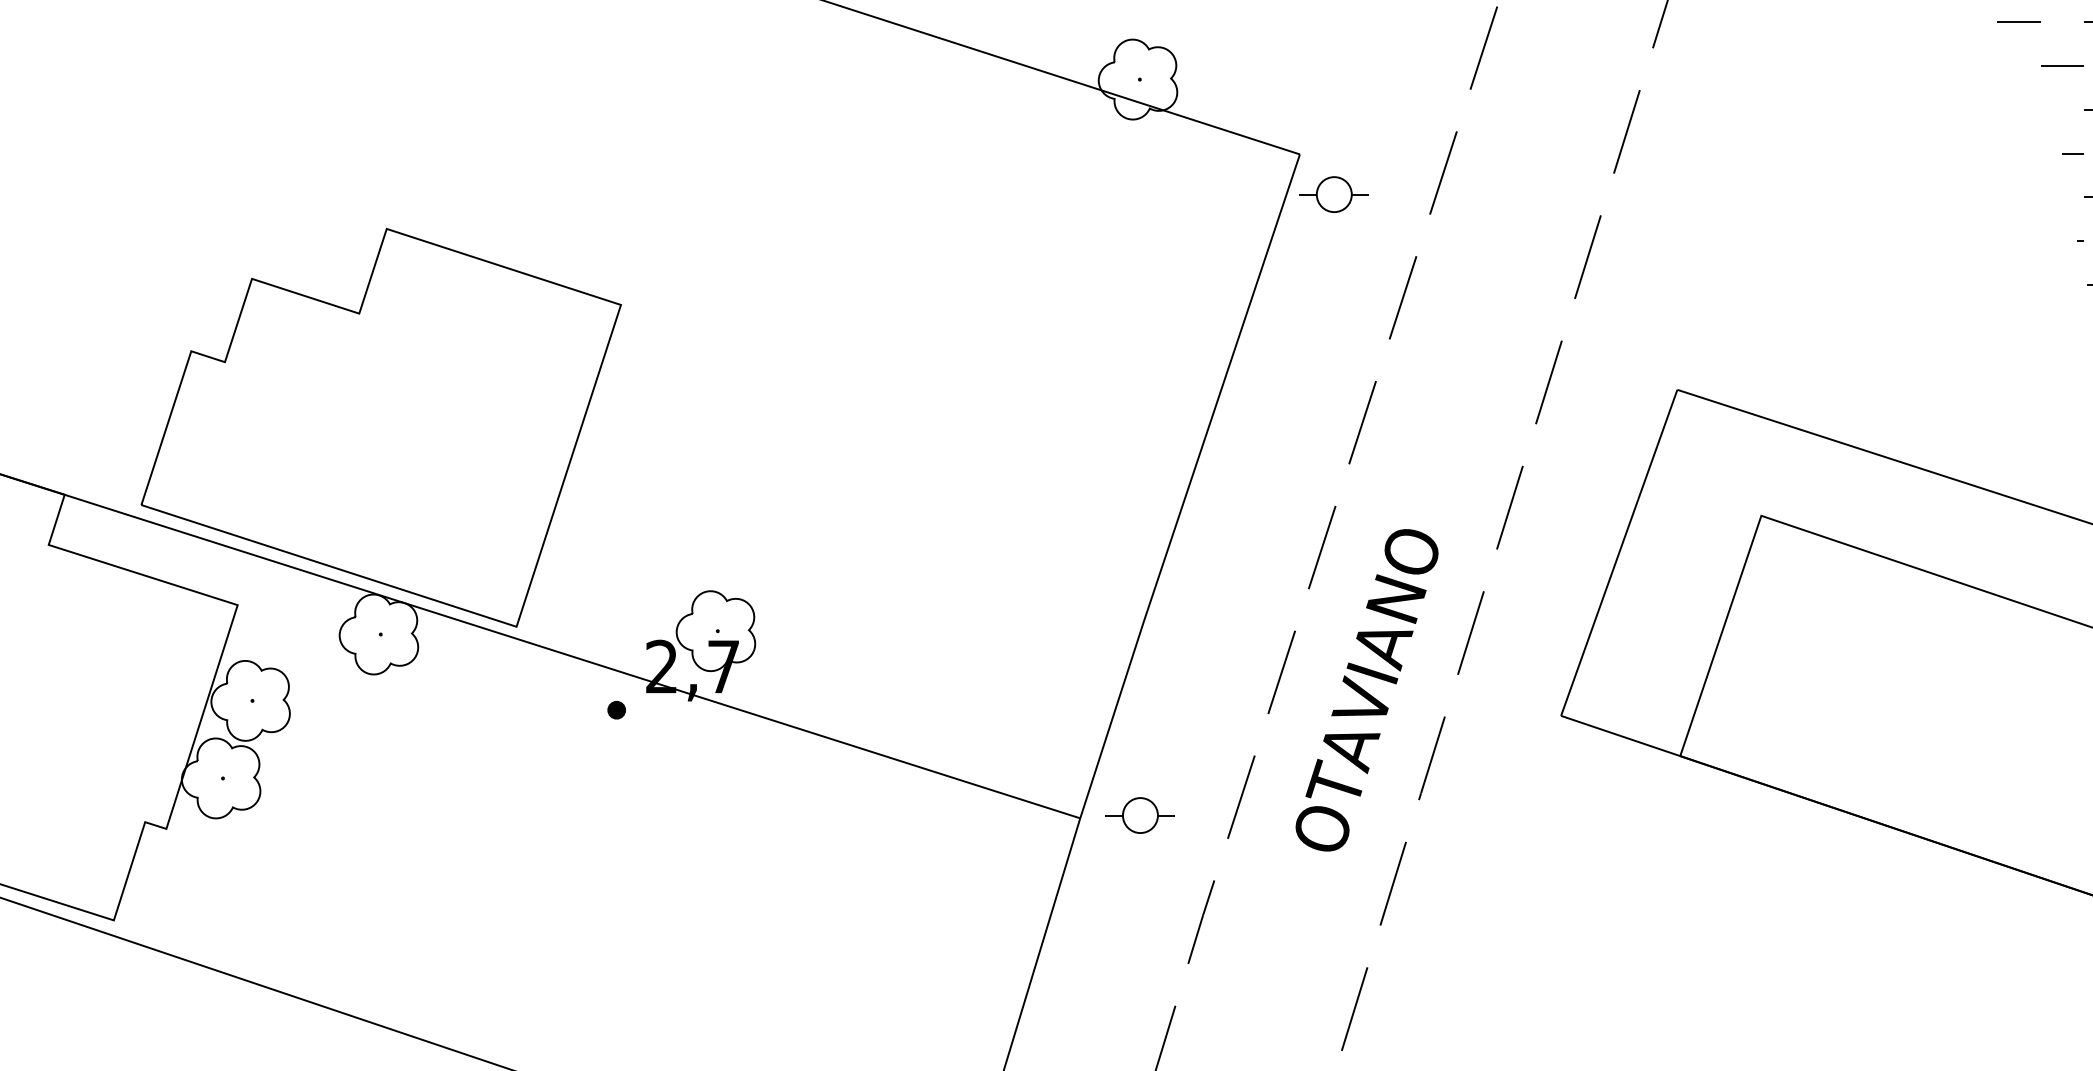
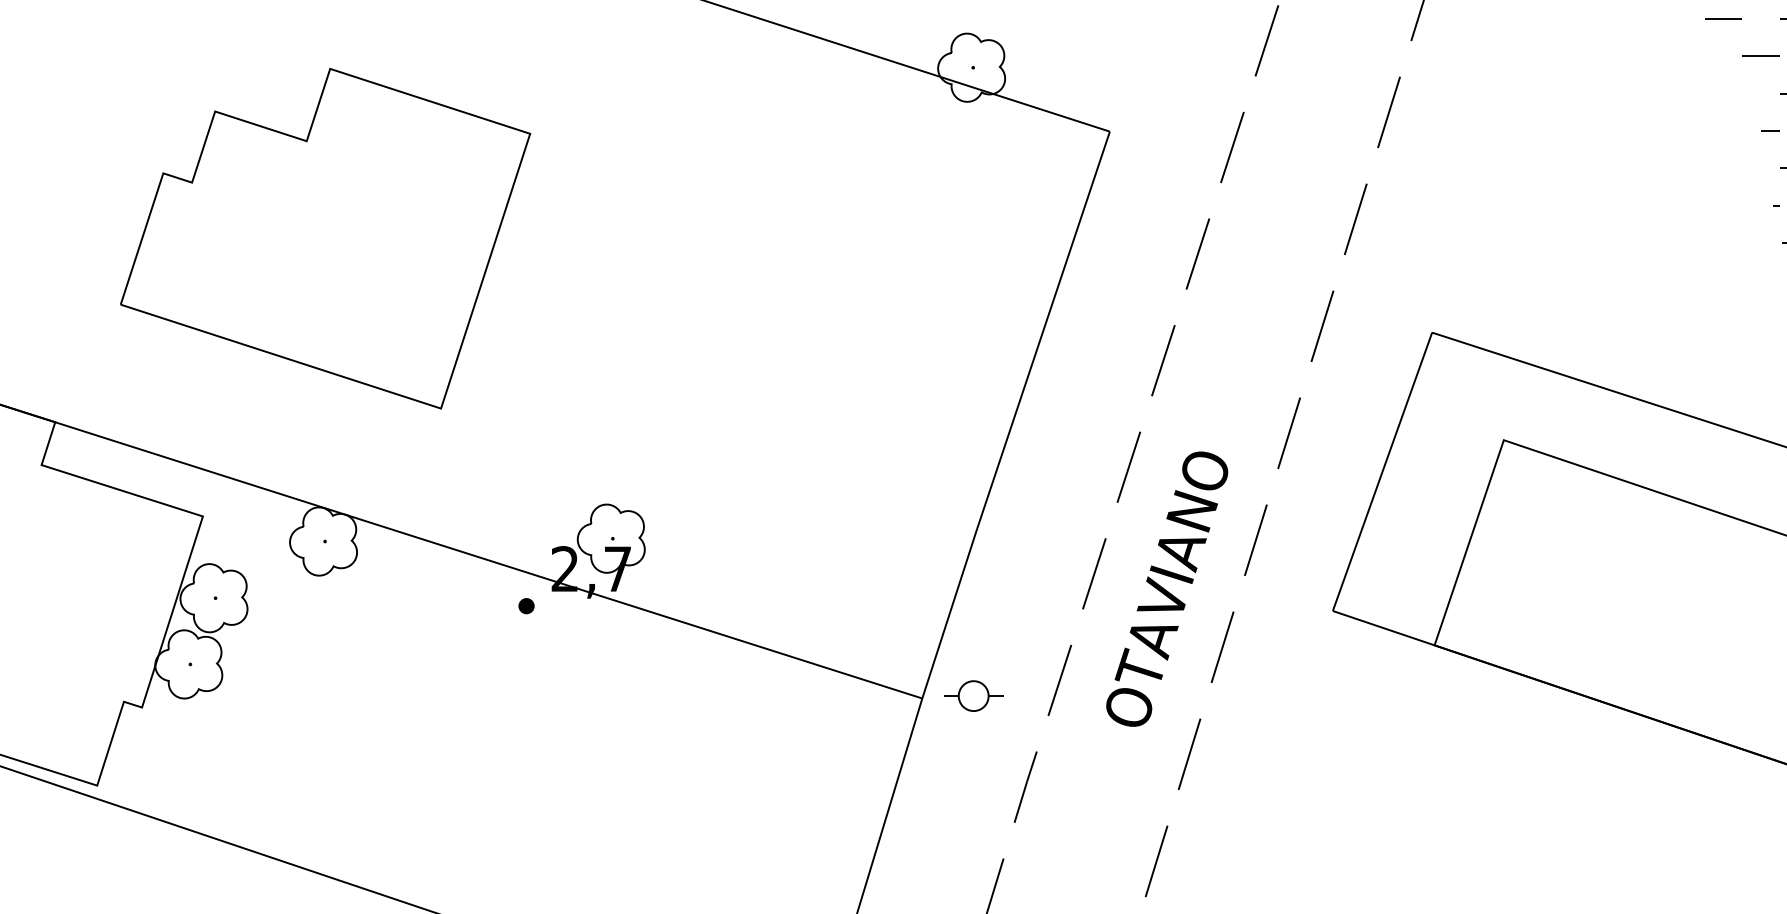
part: (1333, 194) -> (1138, 165), removed
part: (380, 427) -> (324, 238), moved

